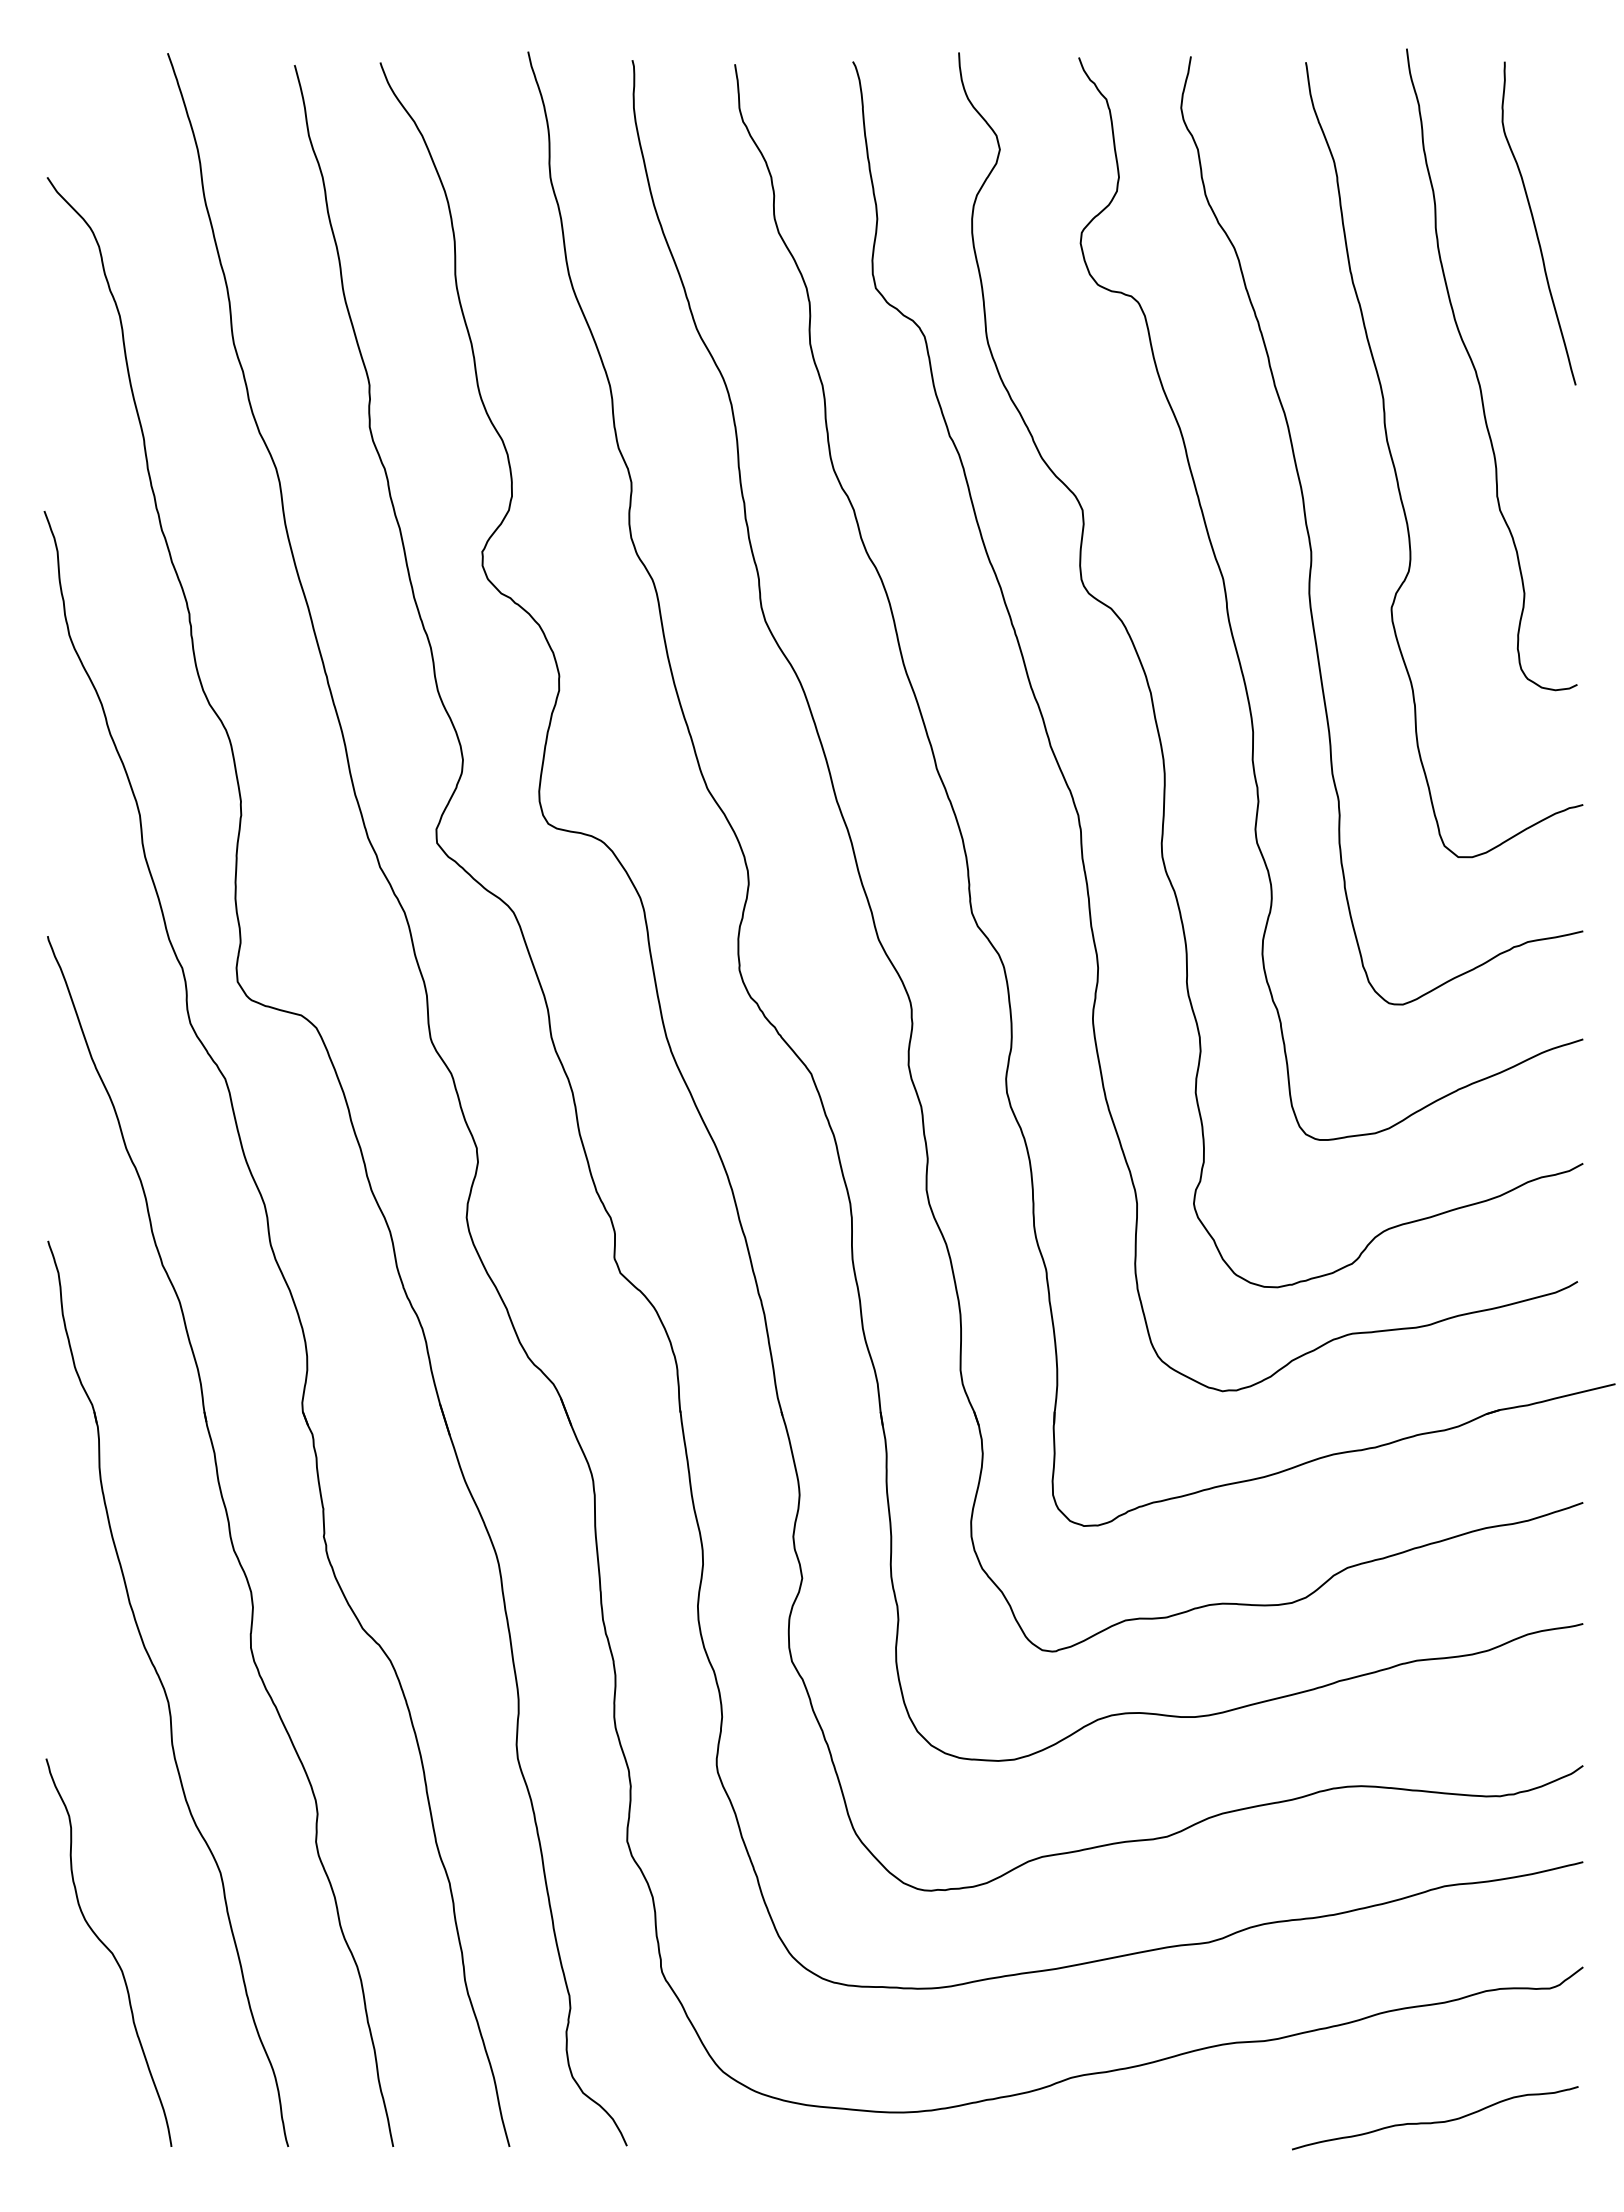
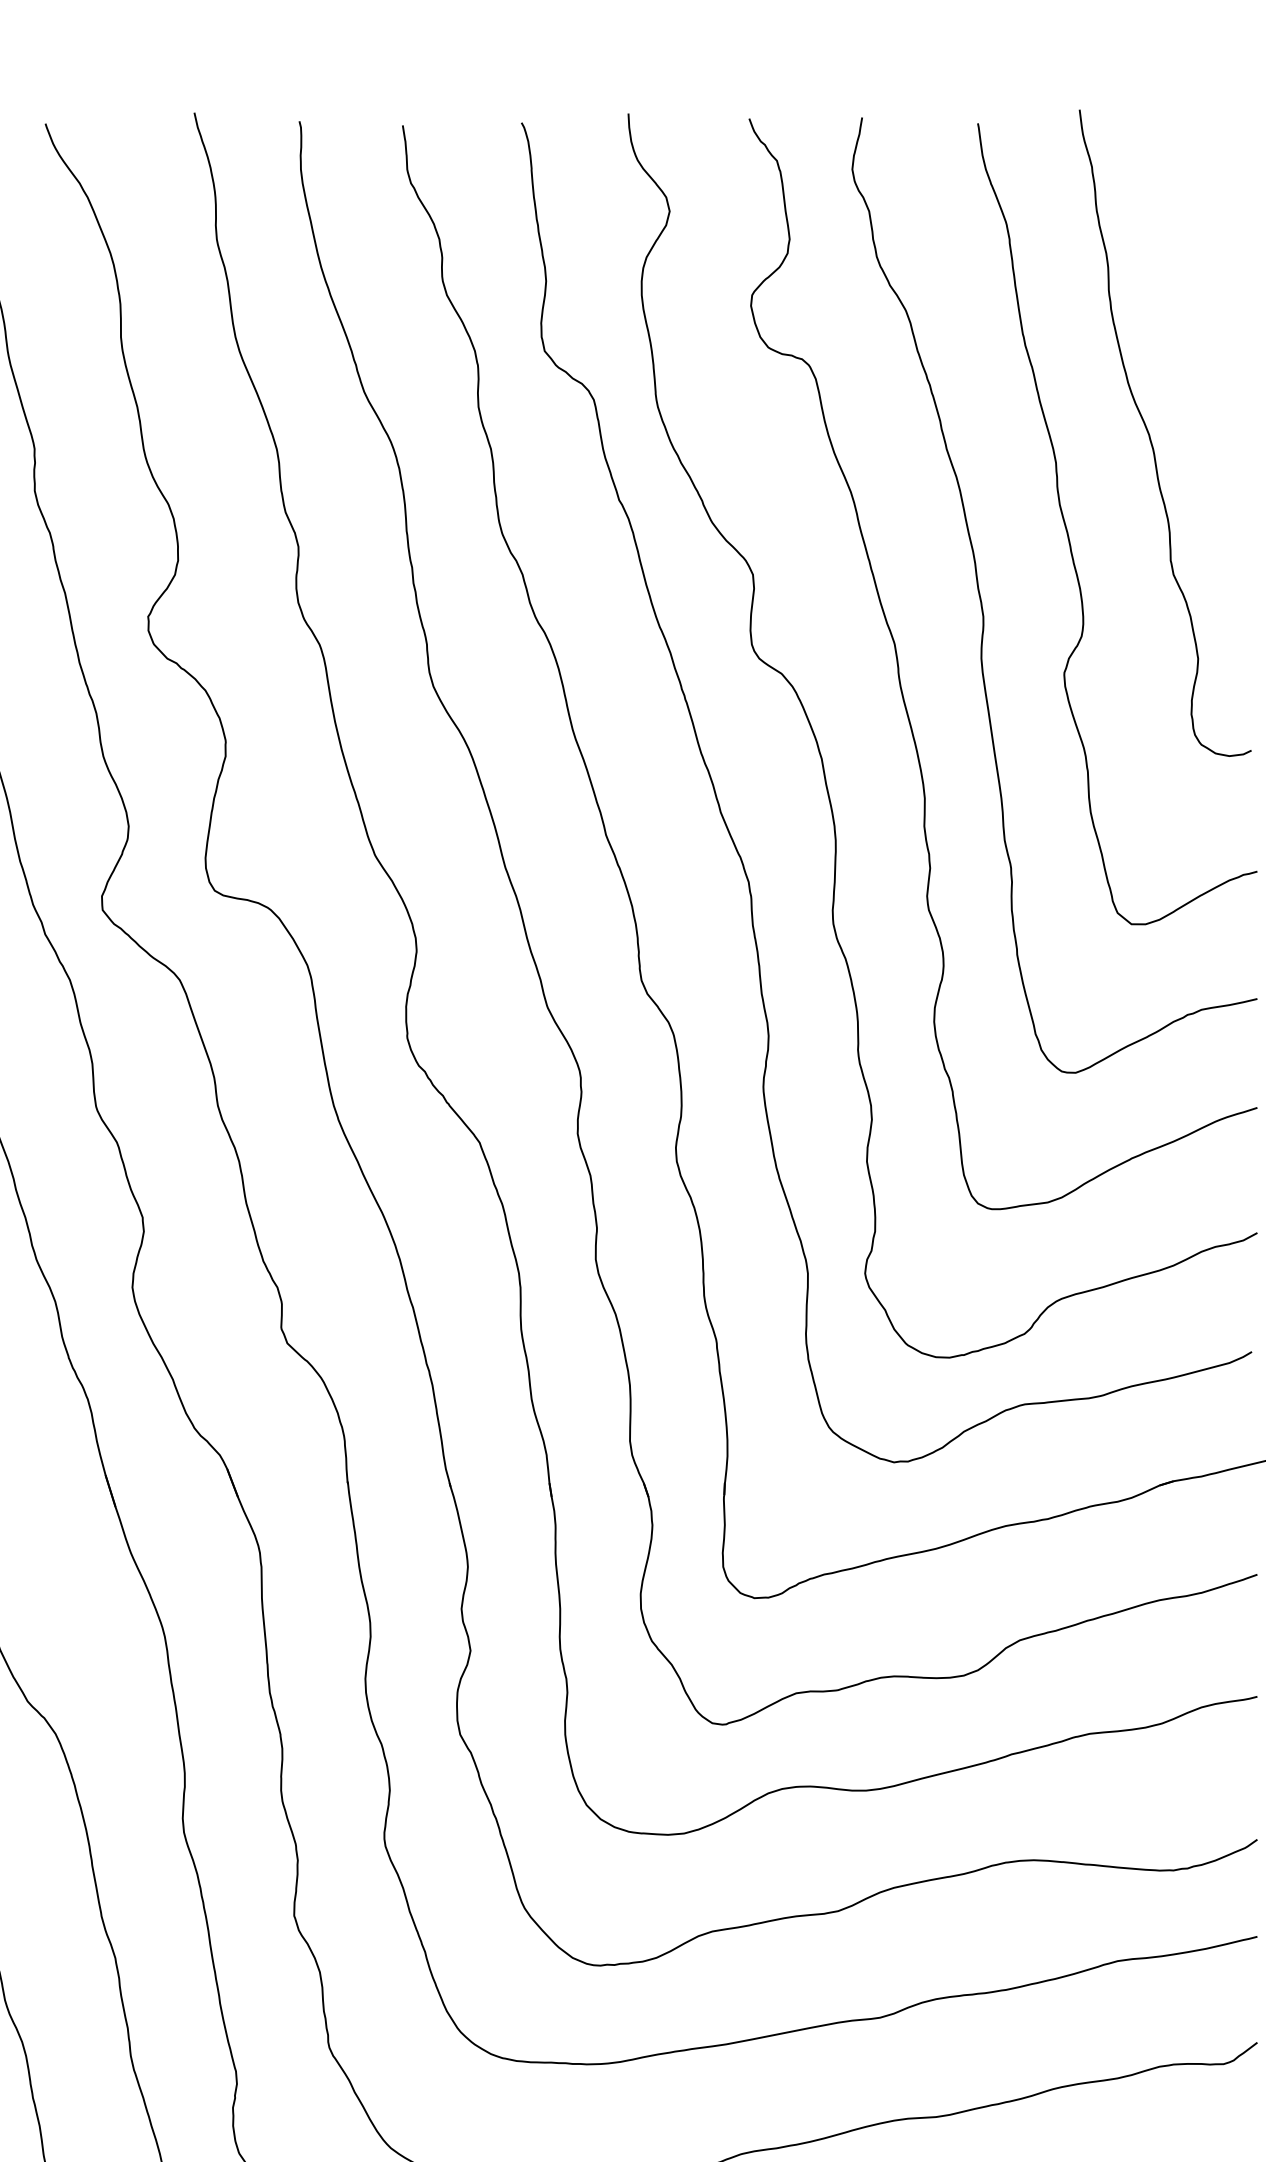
curve: (1535, 223) -> (1209, 285), removed

